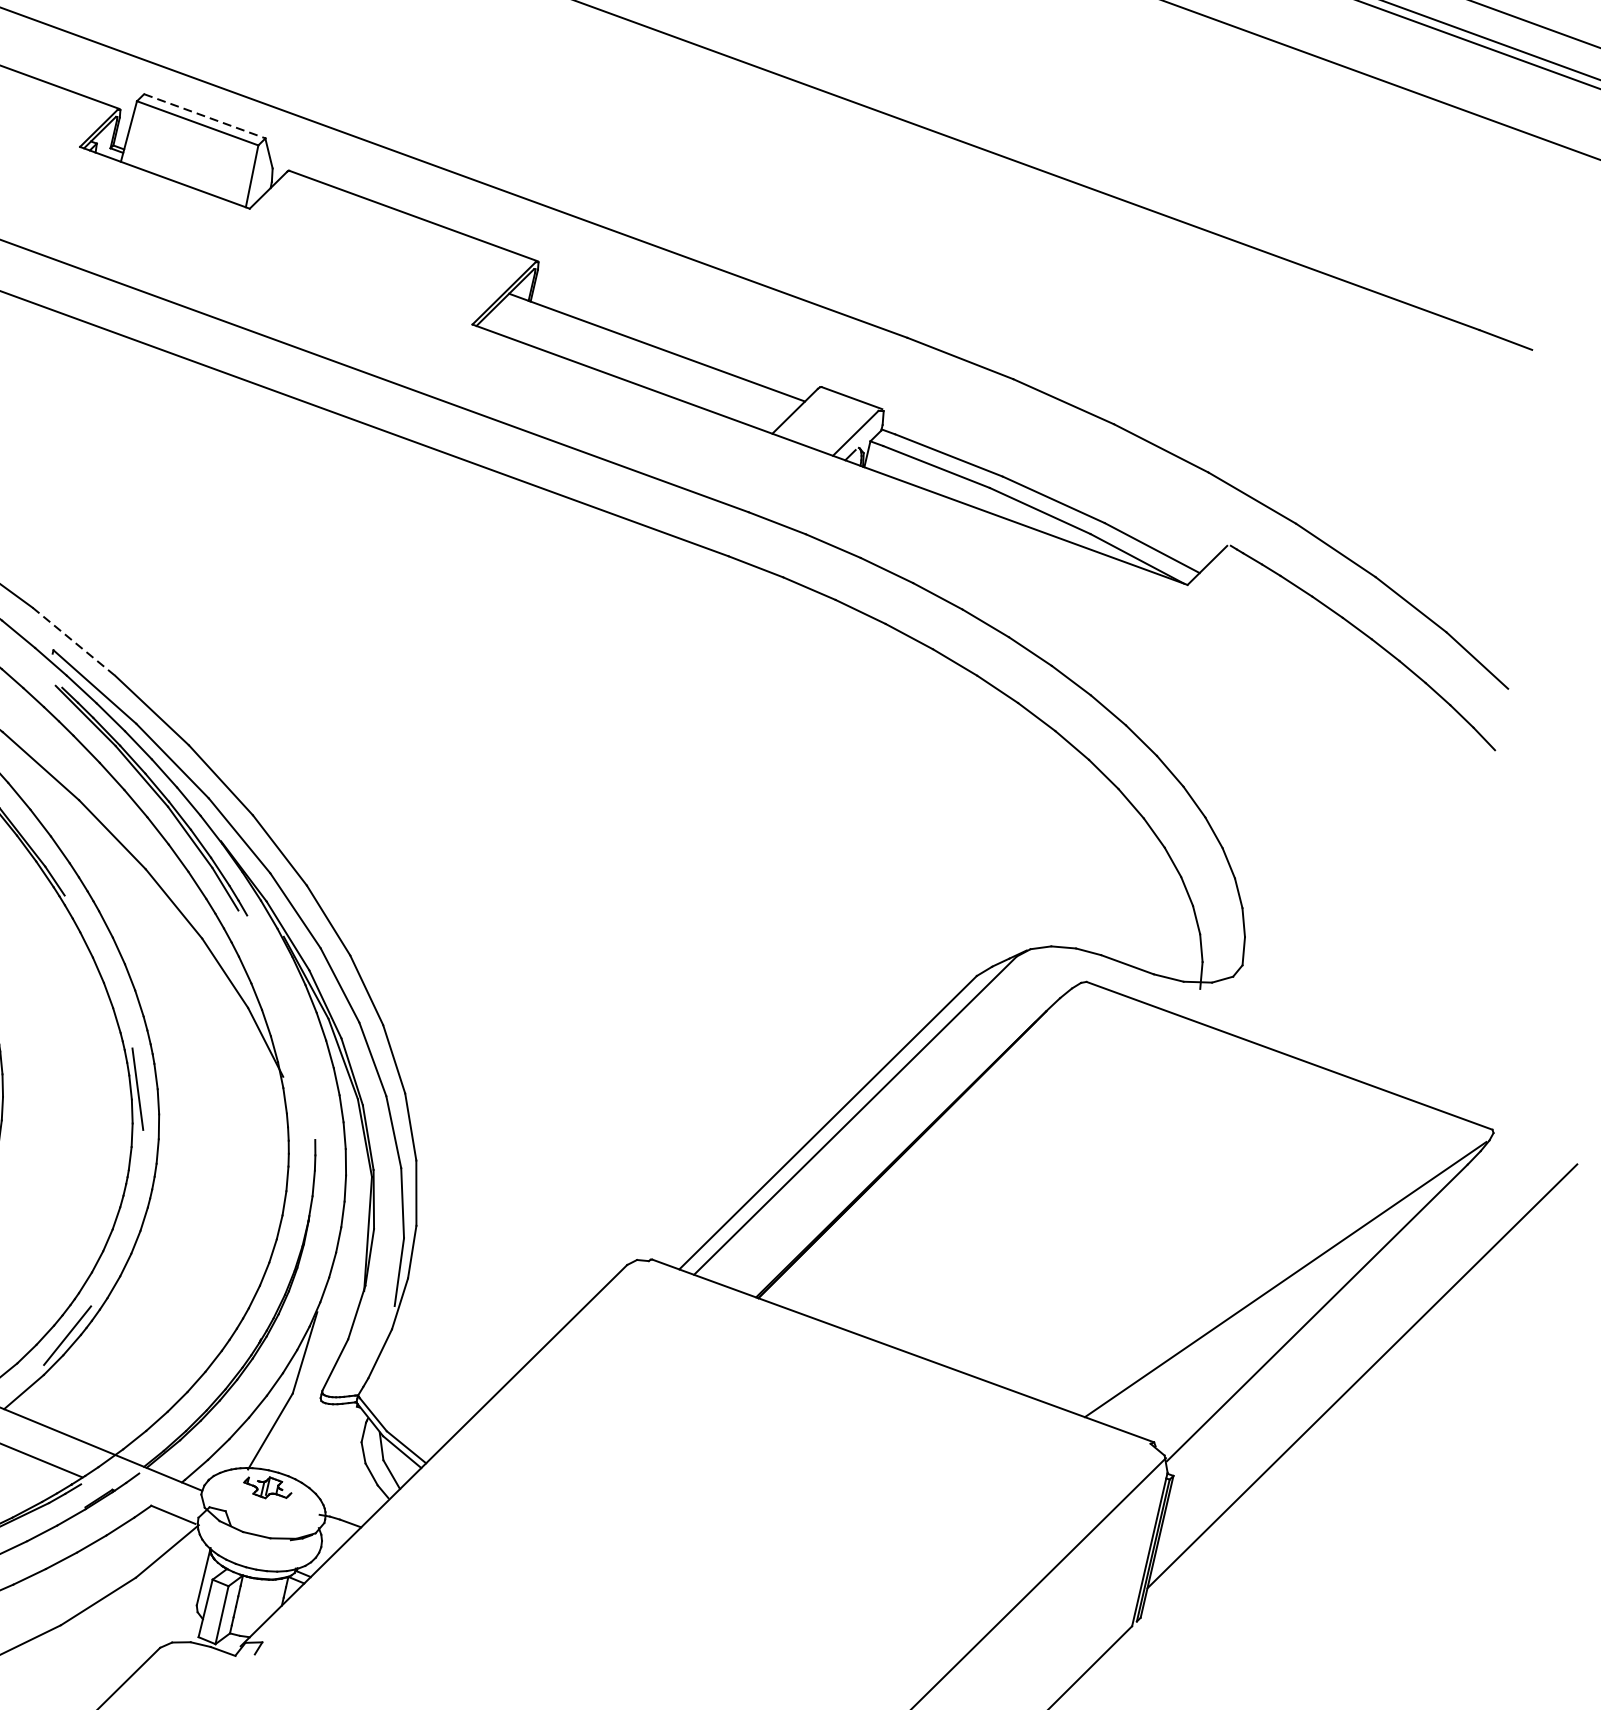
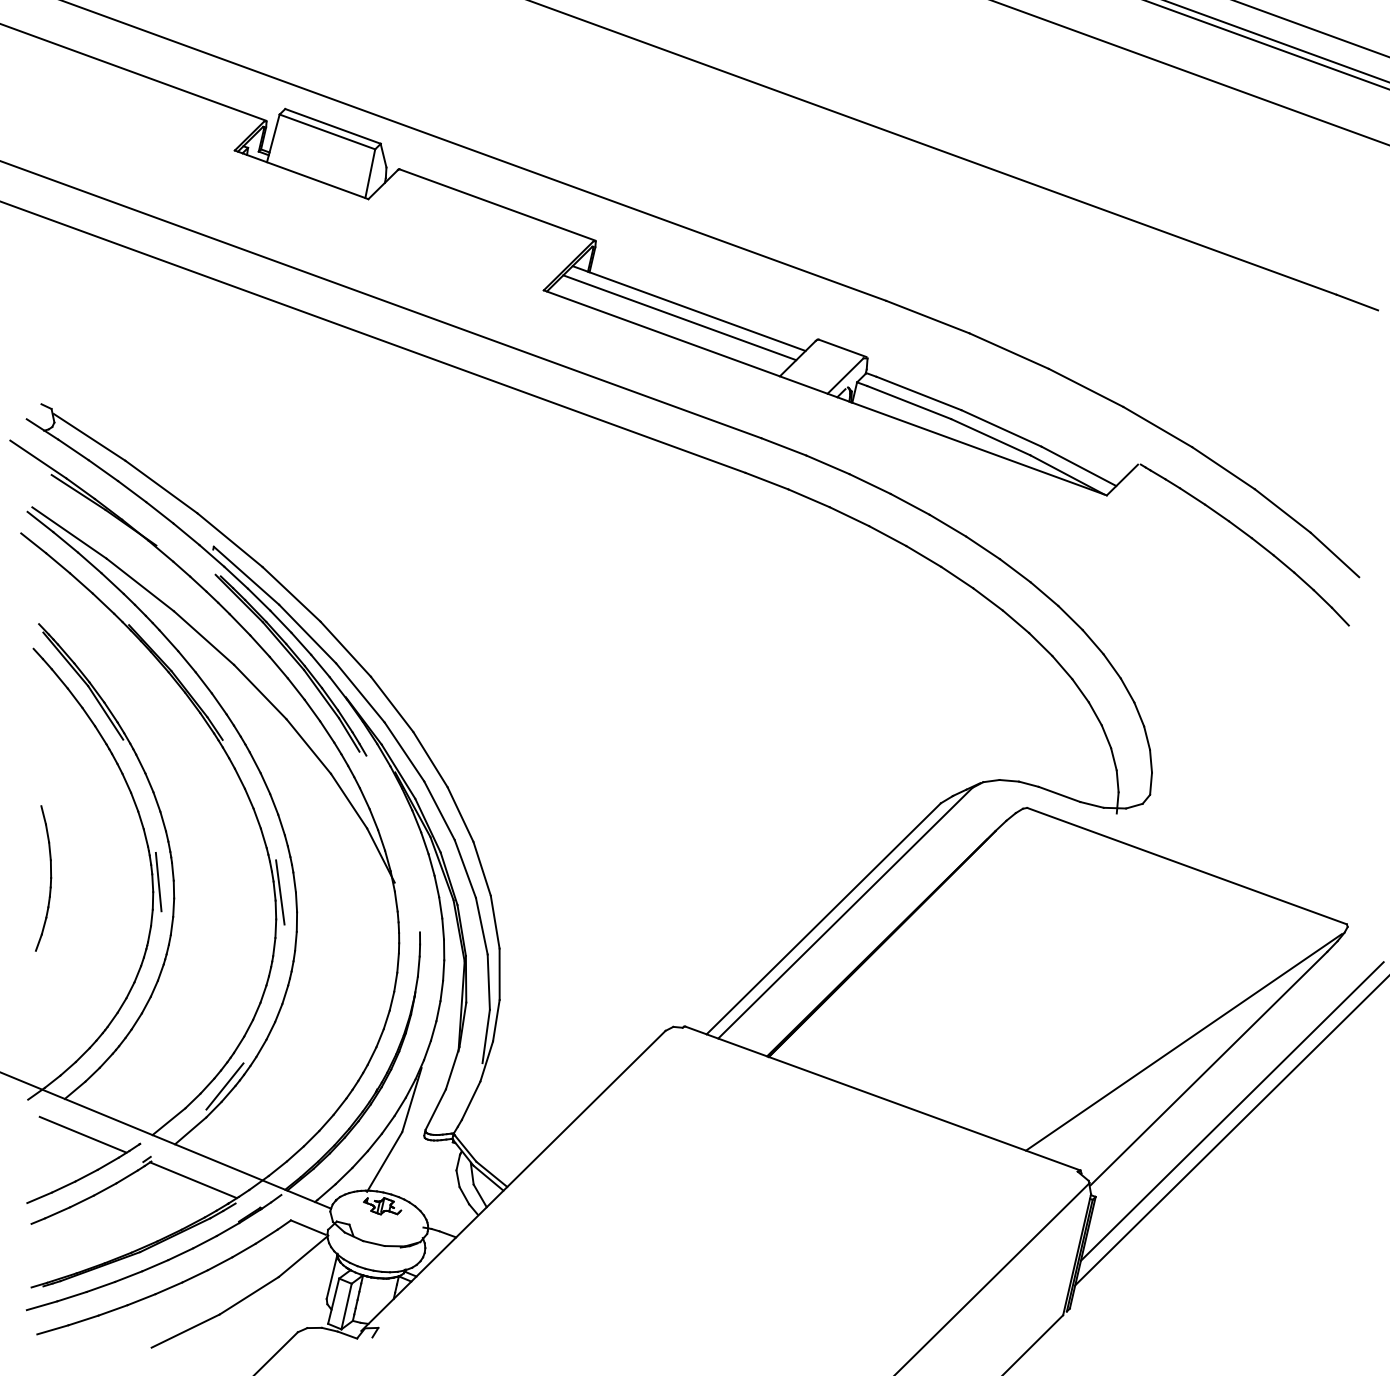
line: (205, 116) -> (333, 126), dashed -> solid
line: (644, 358) -> (679, 317), added
line: (74, 642) -> (230, 540), dashed -> solid
line: (1345, 1367) -> (1231, 1111), added

